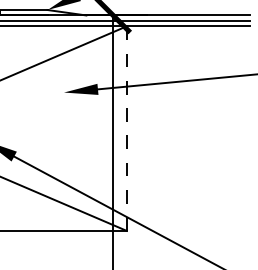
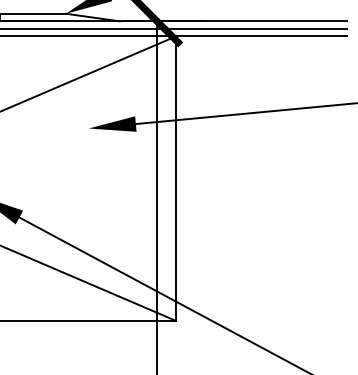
line: (126, 128) -> (175, 178), dashed -> solid

